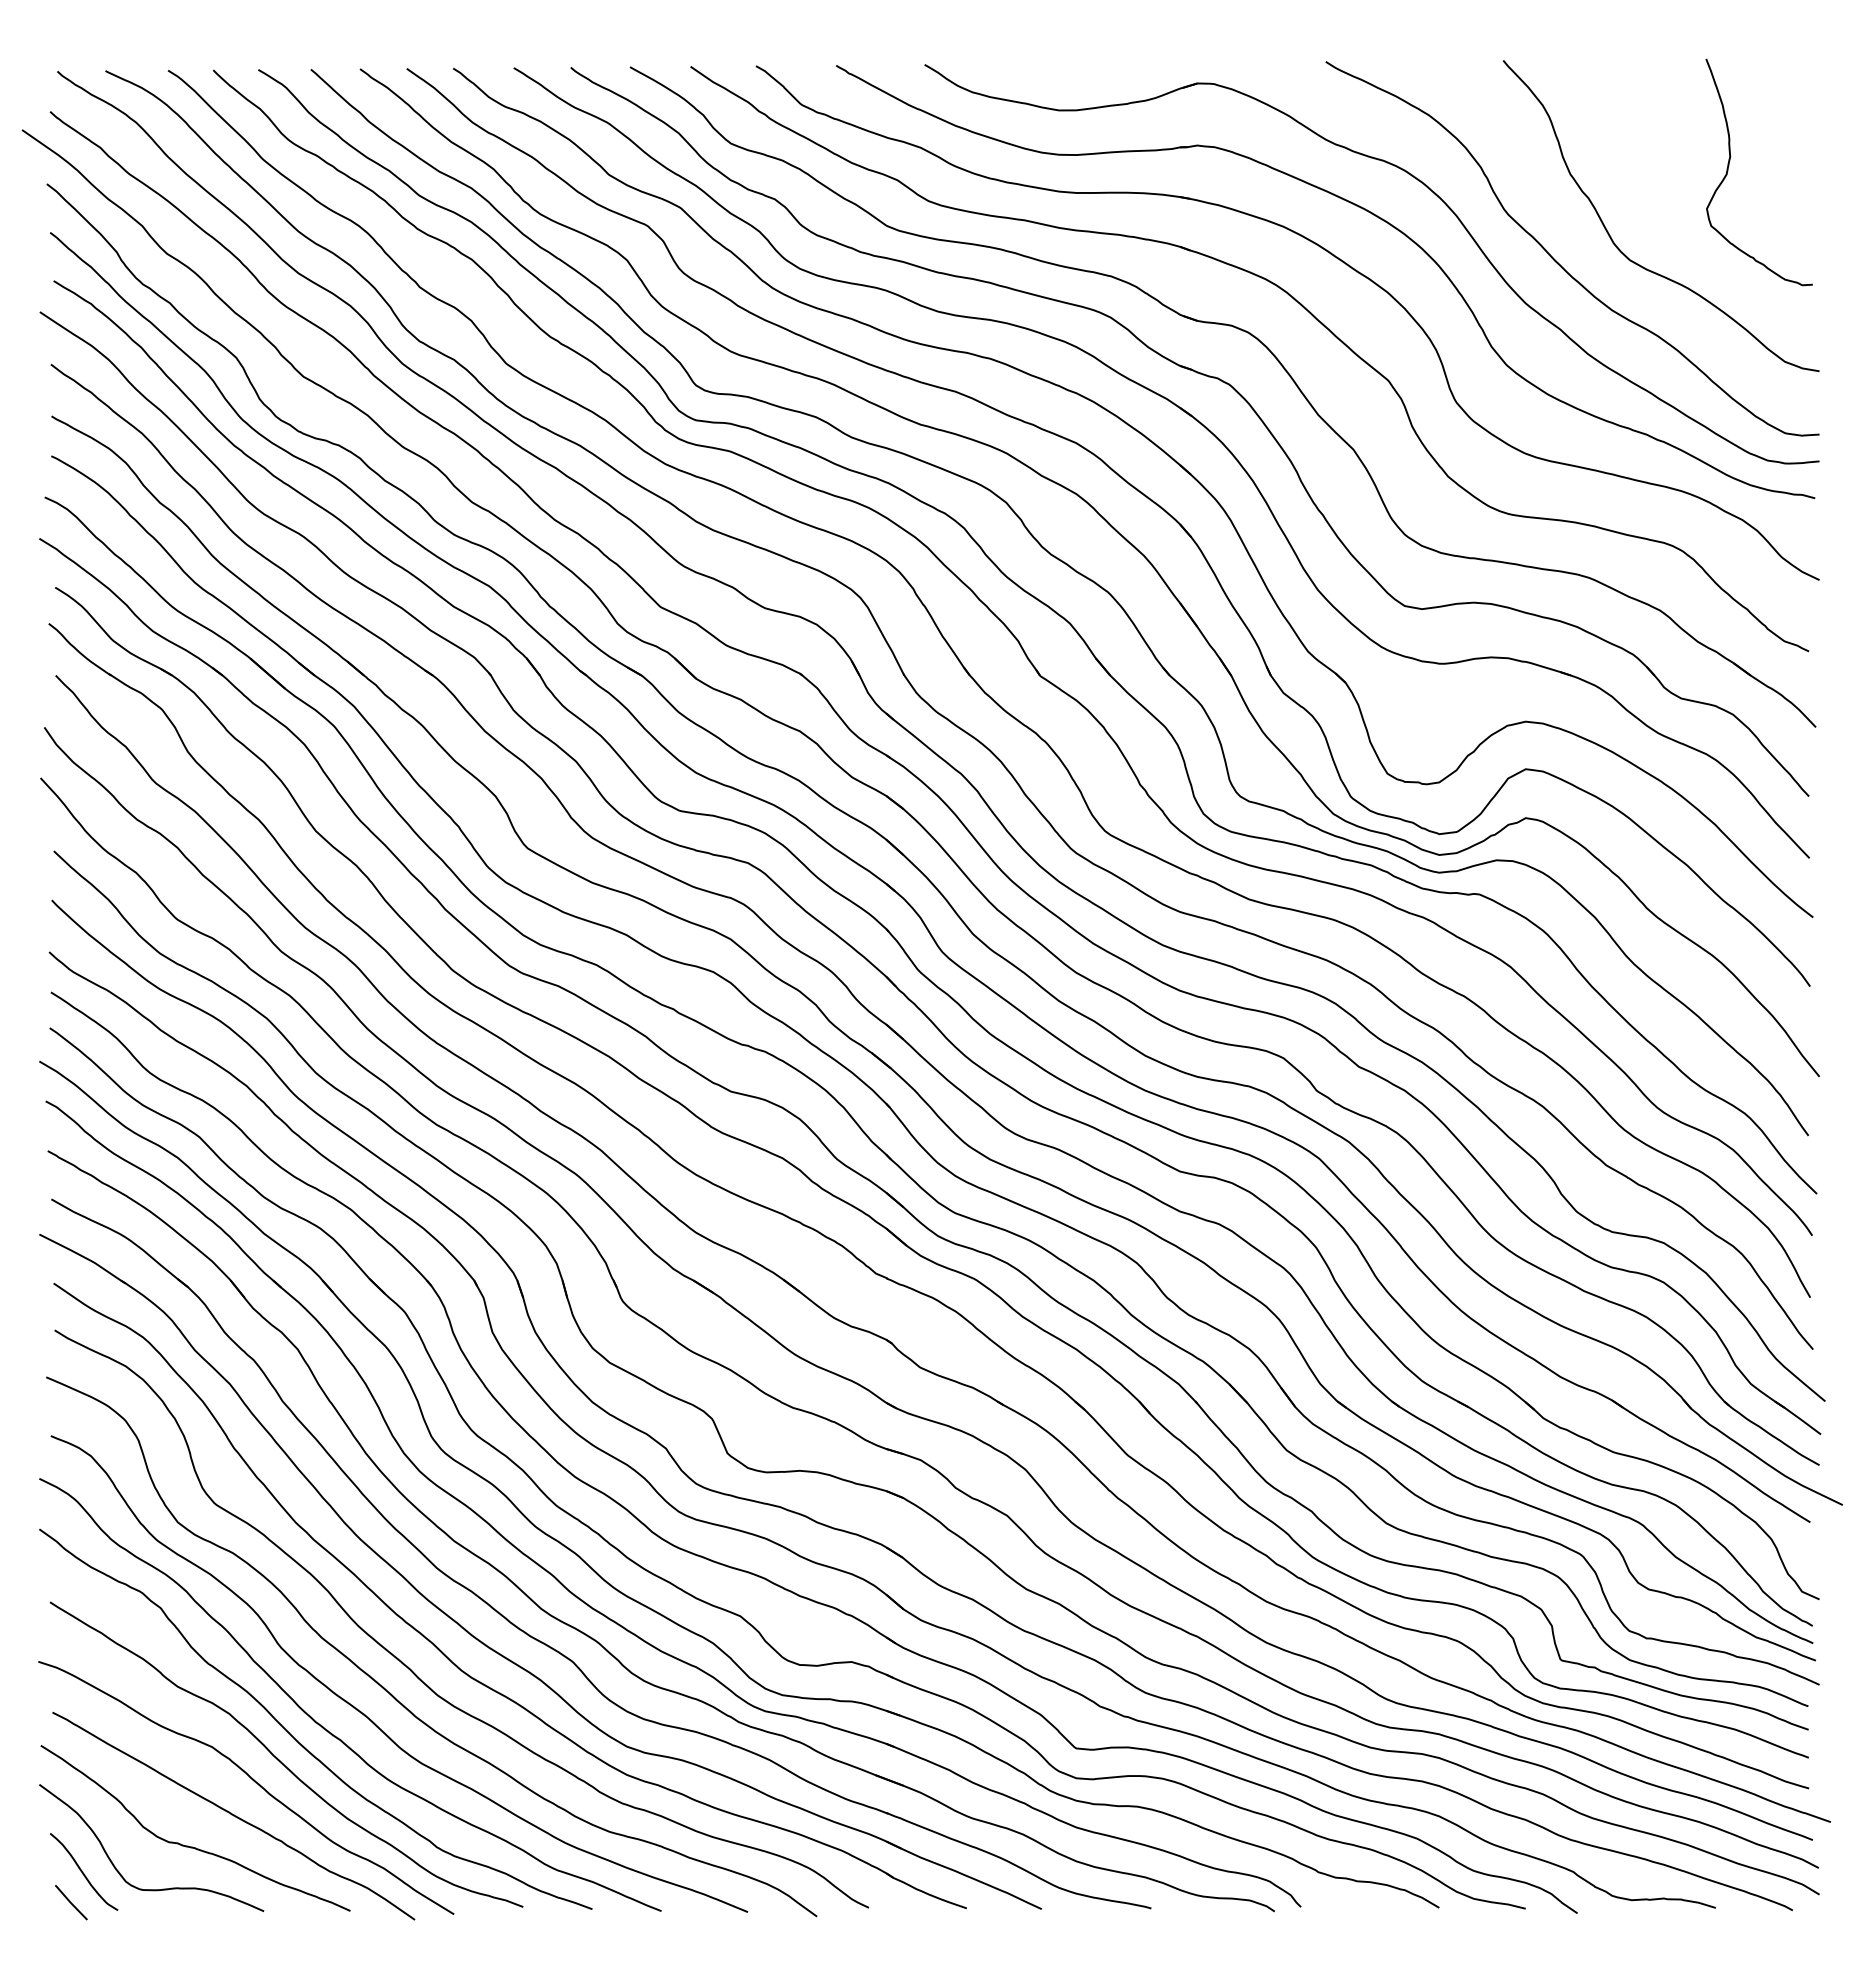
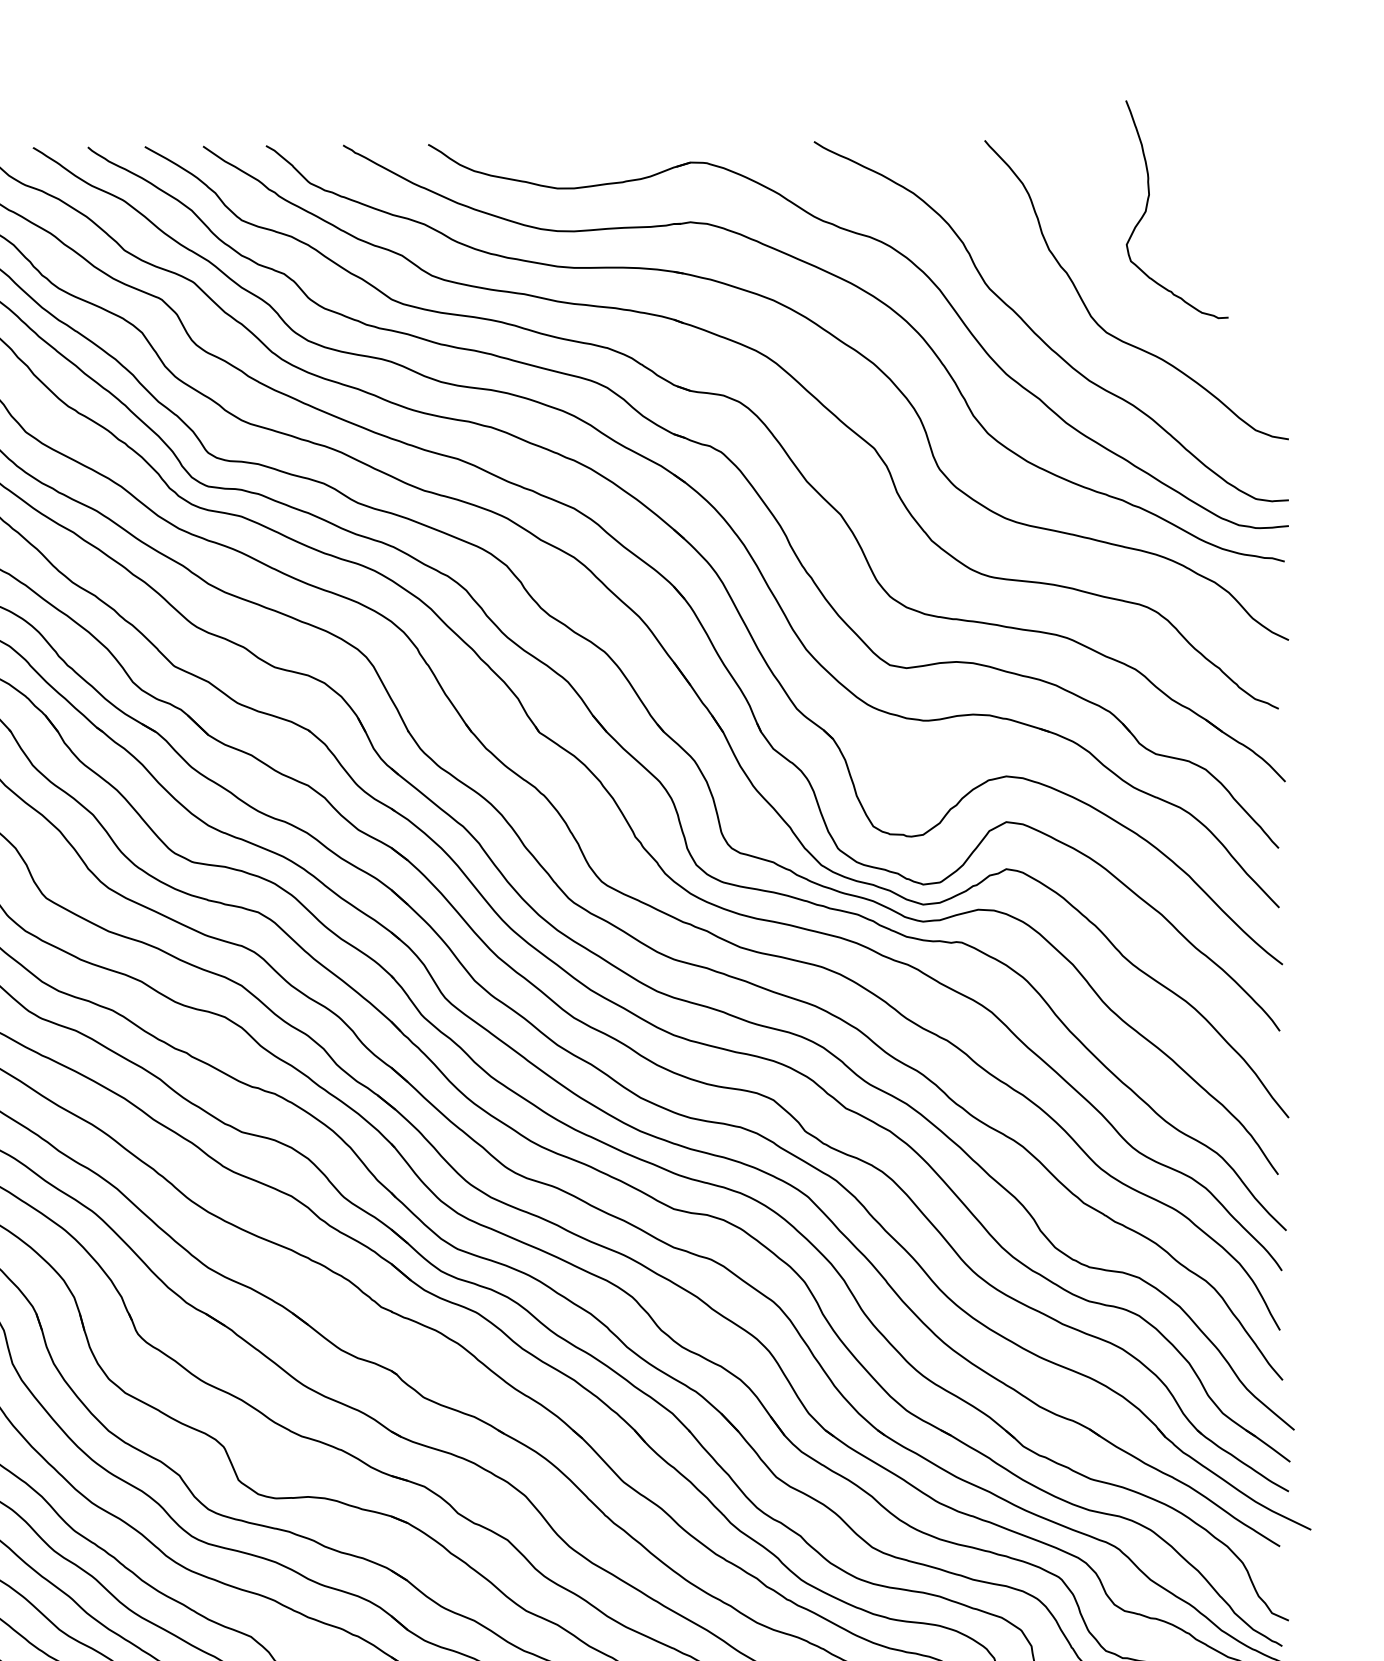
curve: (1729, 166) -> (1148, 203), moved

